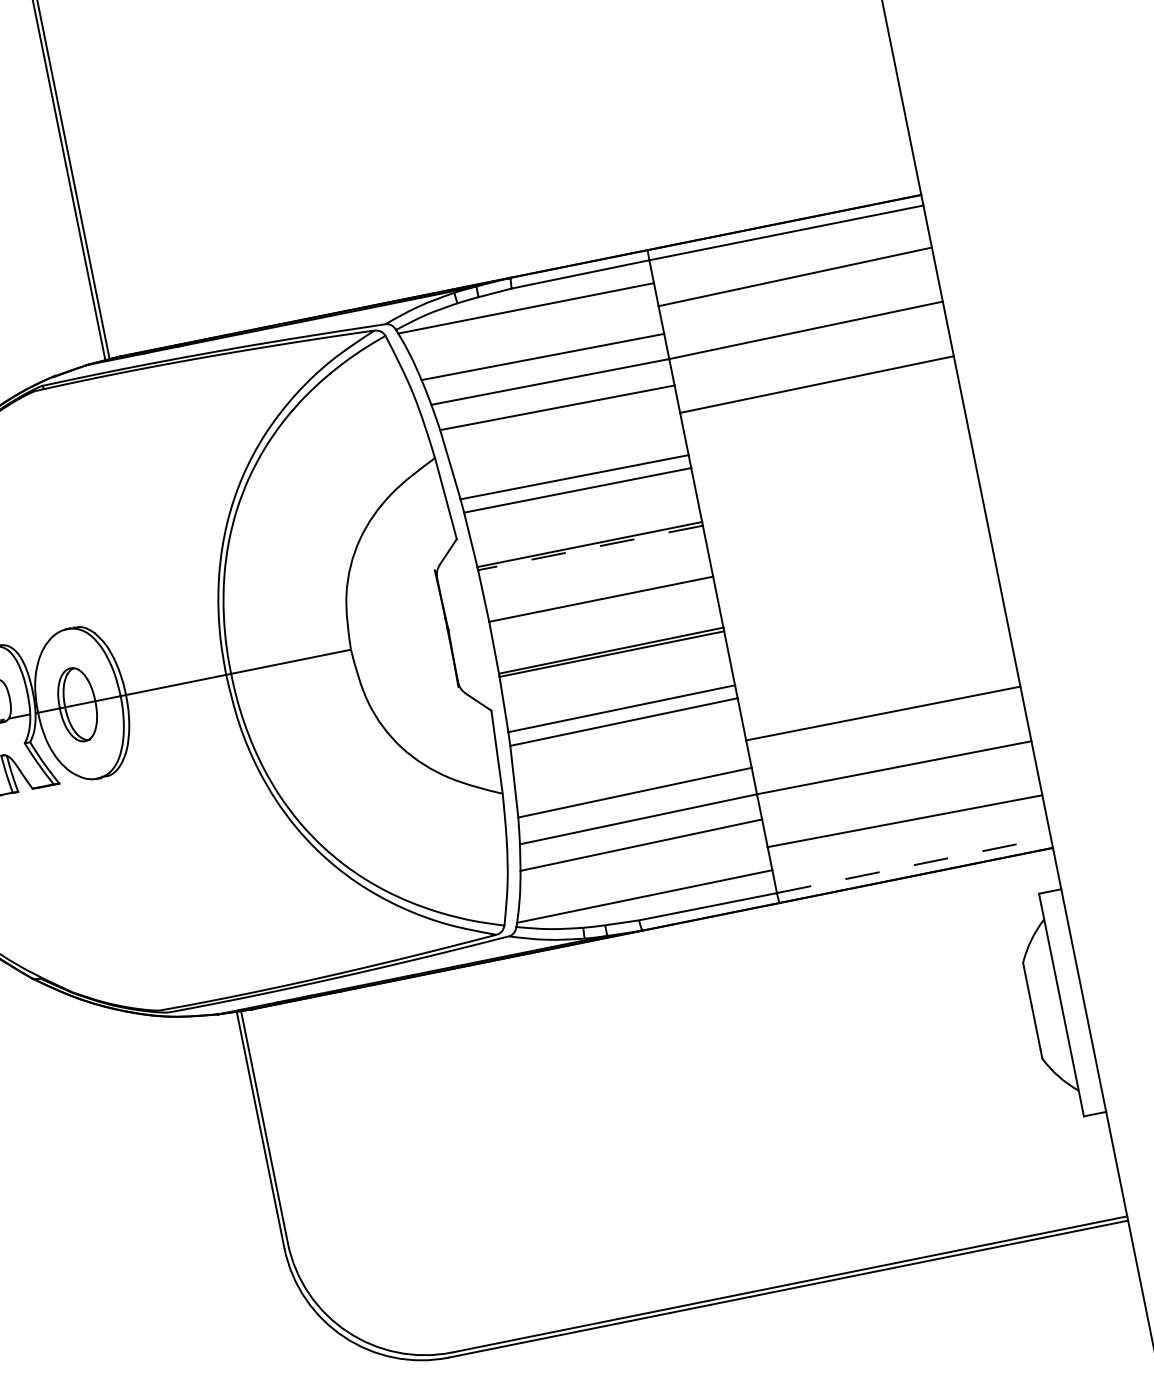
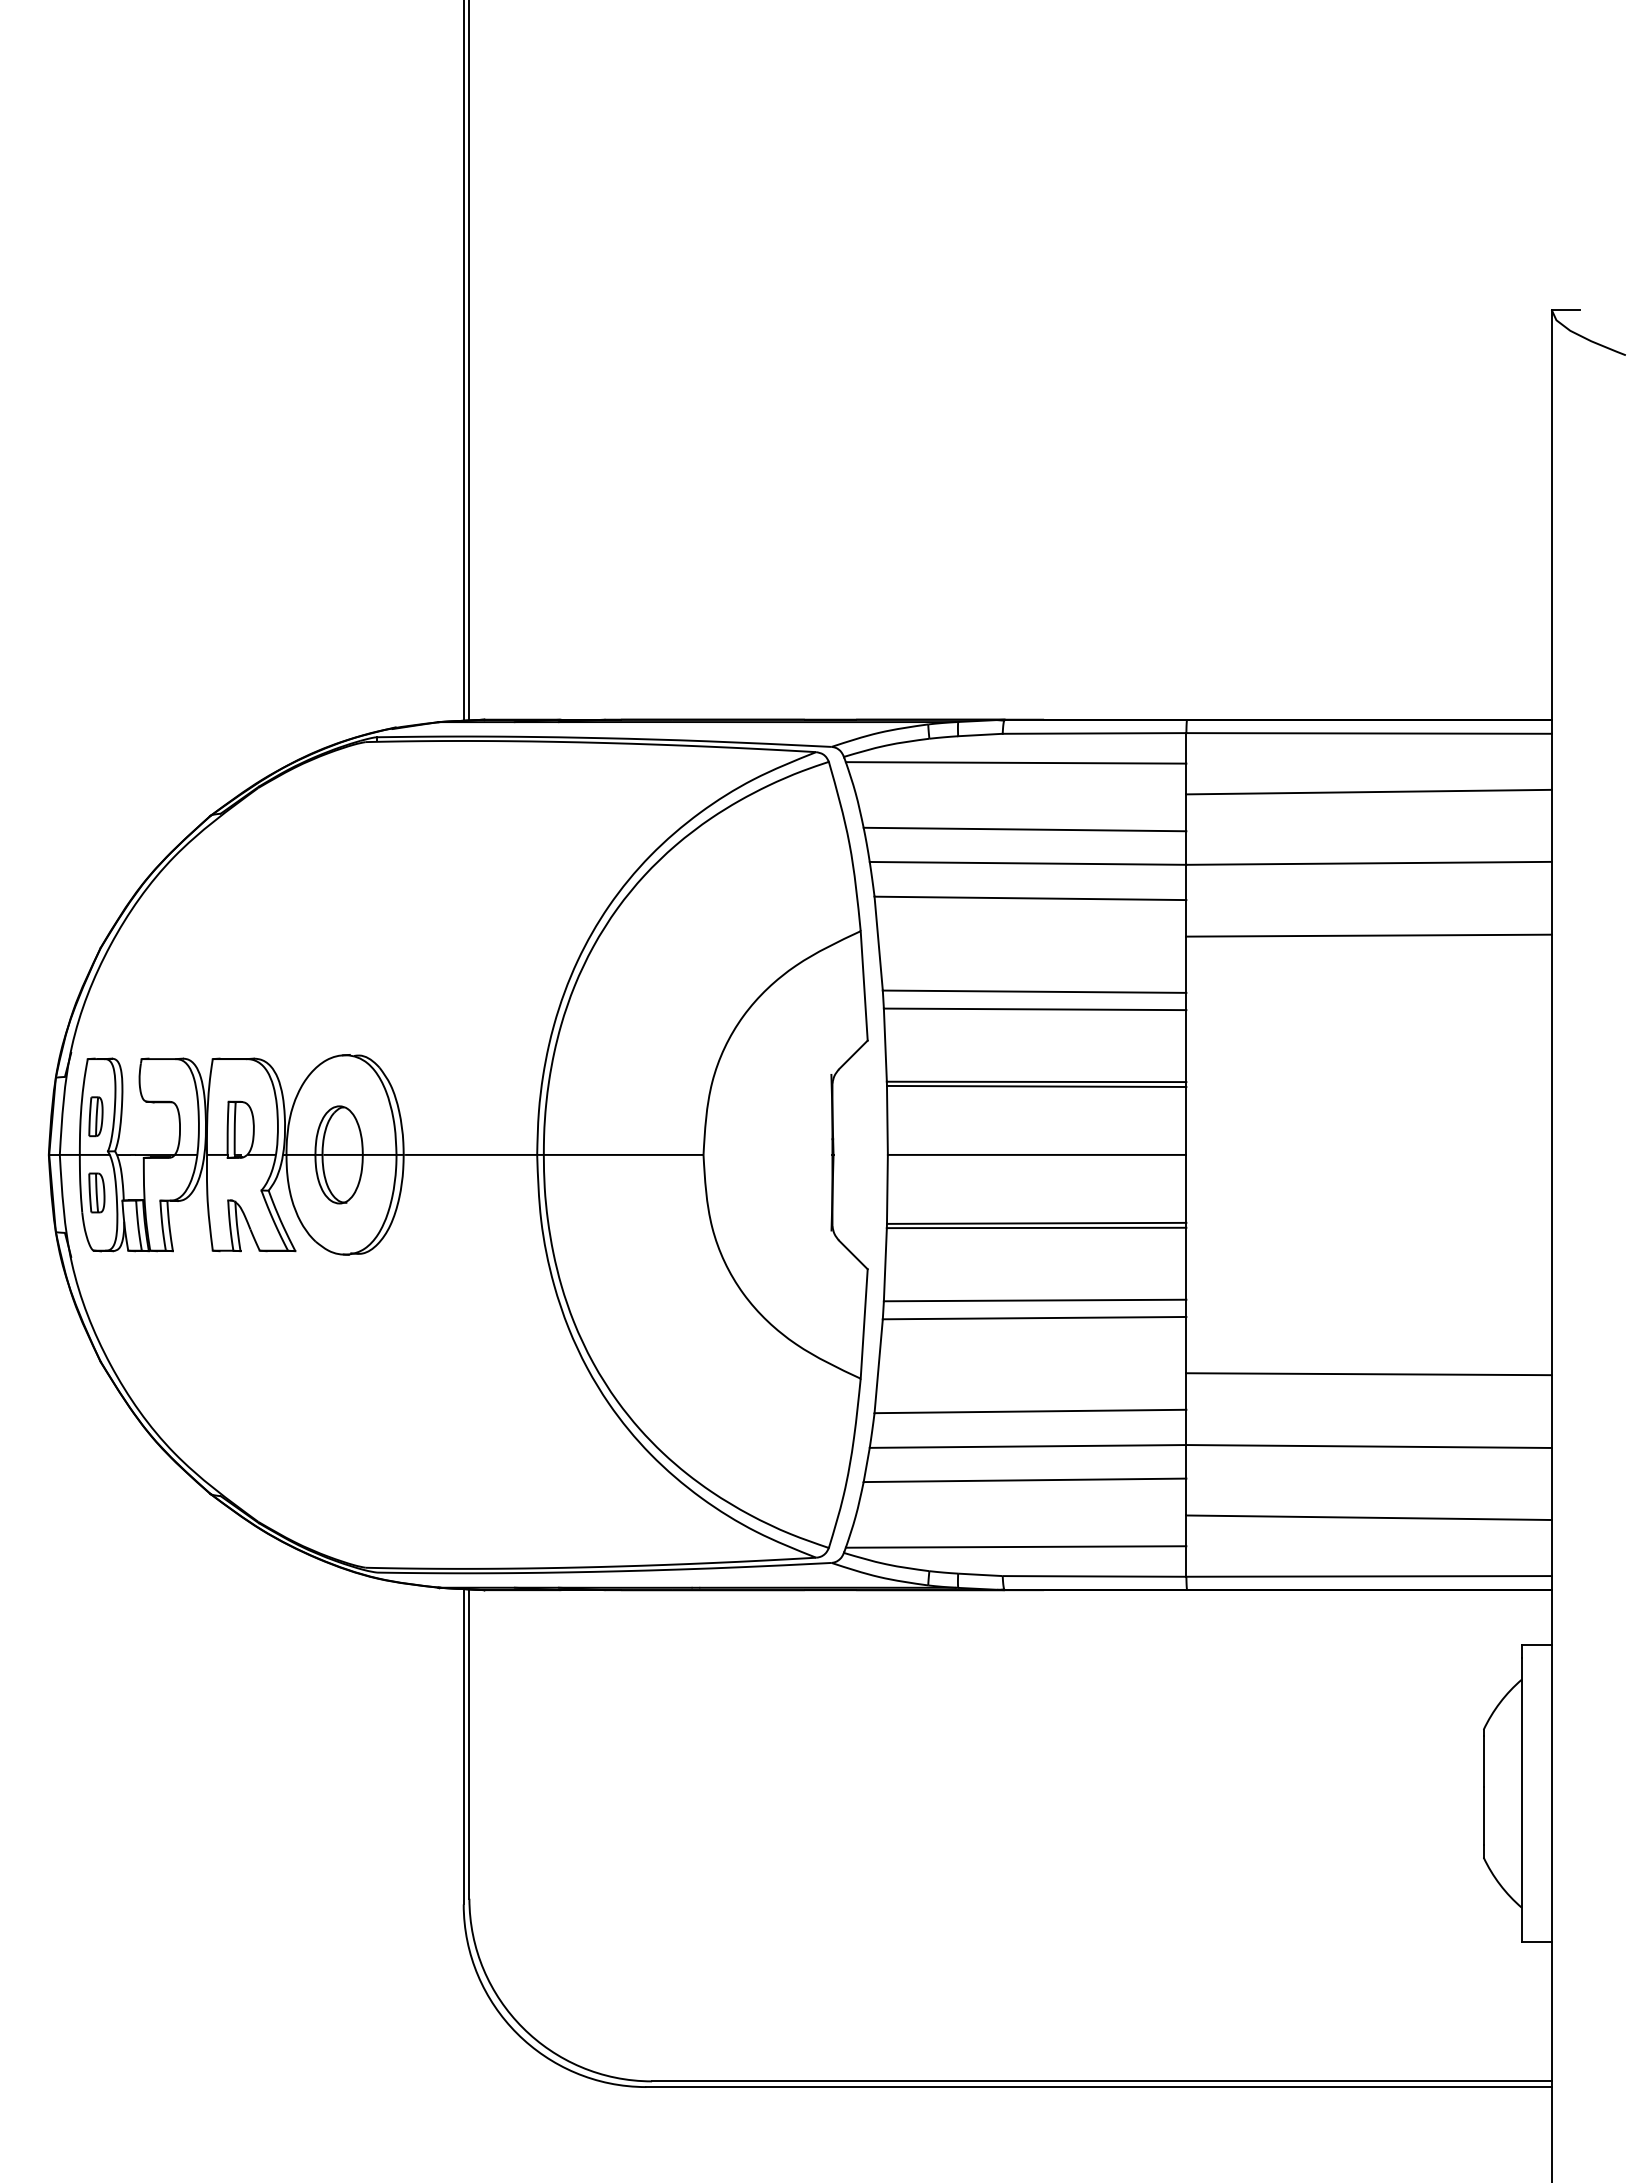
line: (590, 548) -> (1036, 1086), dashed -> solid
line: (914, 865) -> (1369, 1576), dashed -> solid

